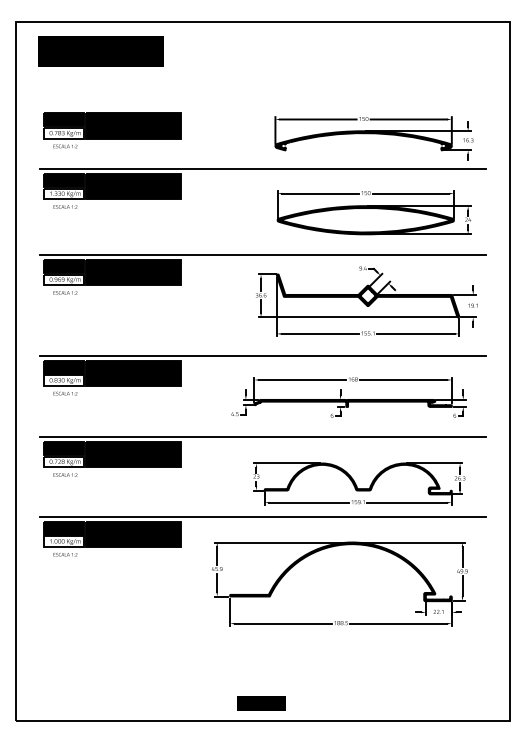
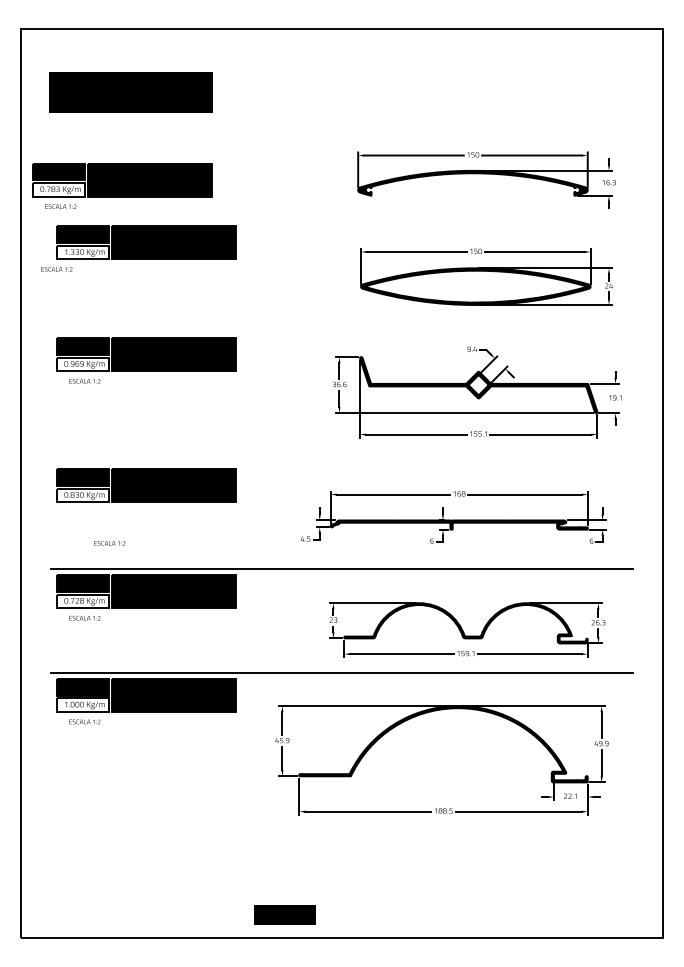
text: (100, 51) -> (130, 92), moved
part: (112, 130) -> (122, 185), moved
line: (262, 169) -> (341, 220), removed
text: (65, 207) -> (56, 269), moved
line: (262, 255) -> (341, 332), removed
line: (262, 356) -> (341, 463), removed
text: (65, 393) -> (109, 543), moved
text: (261, 702) -> (284, 914), moved

